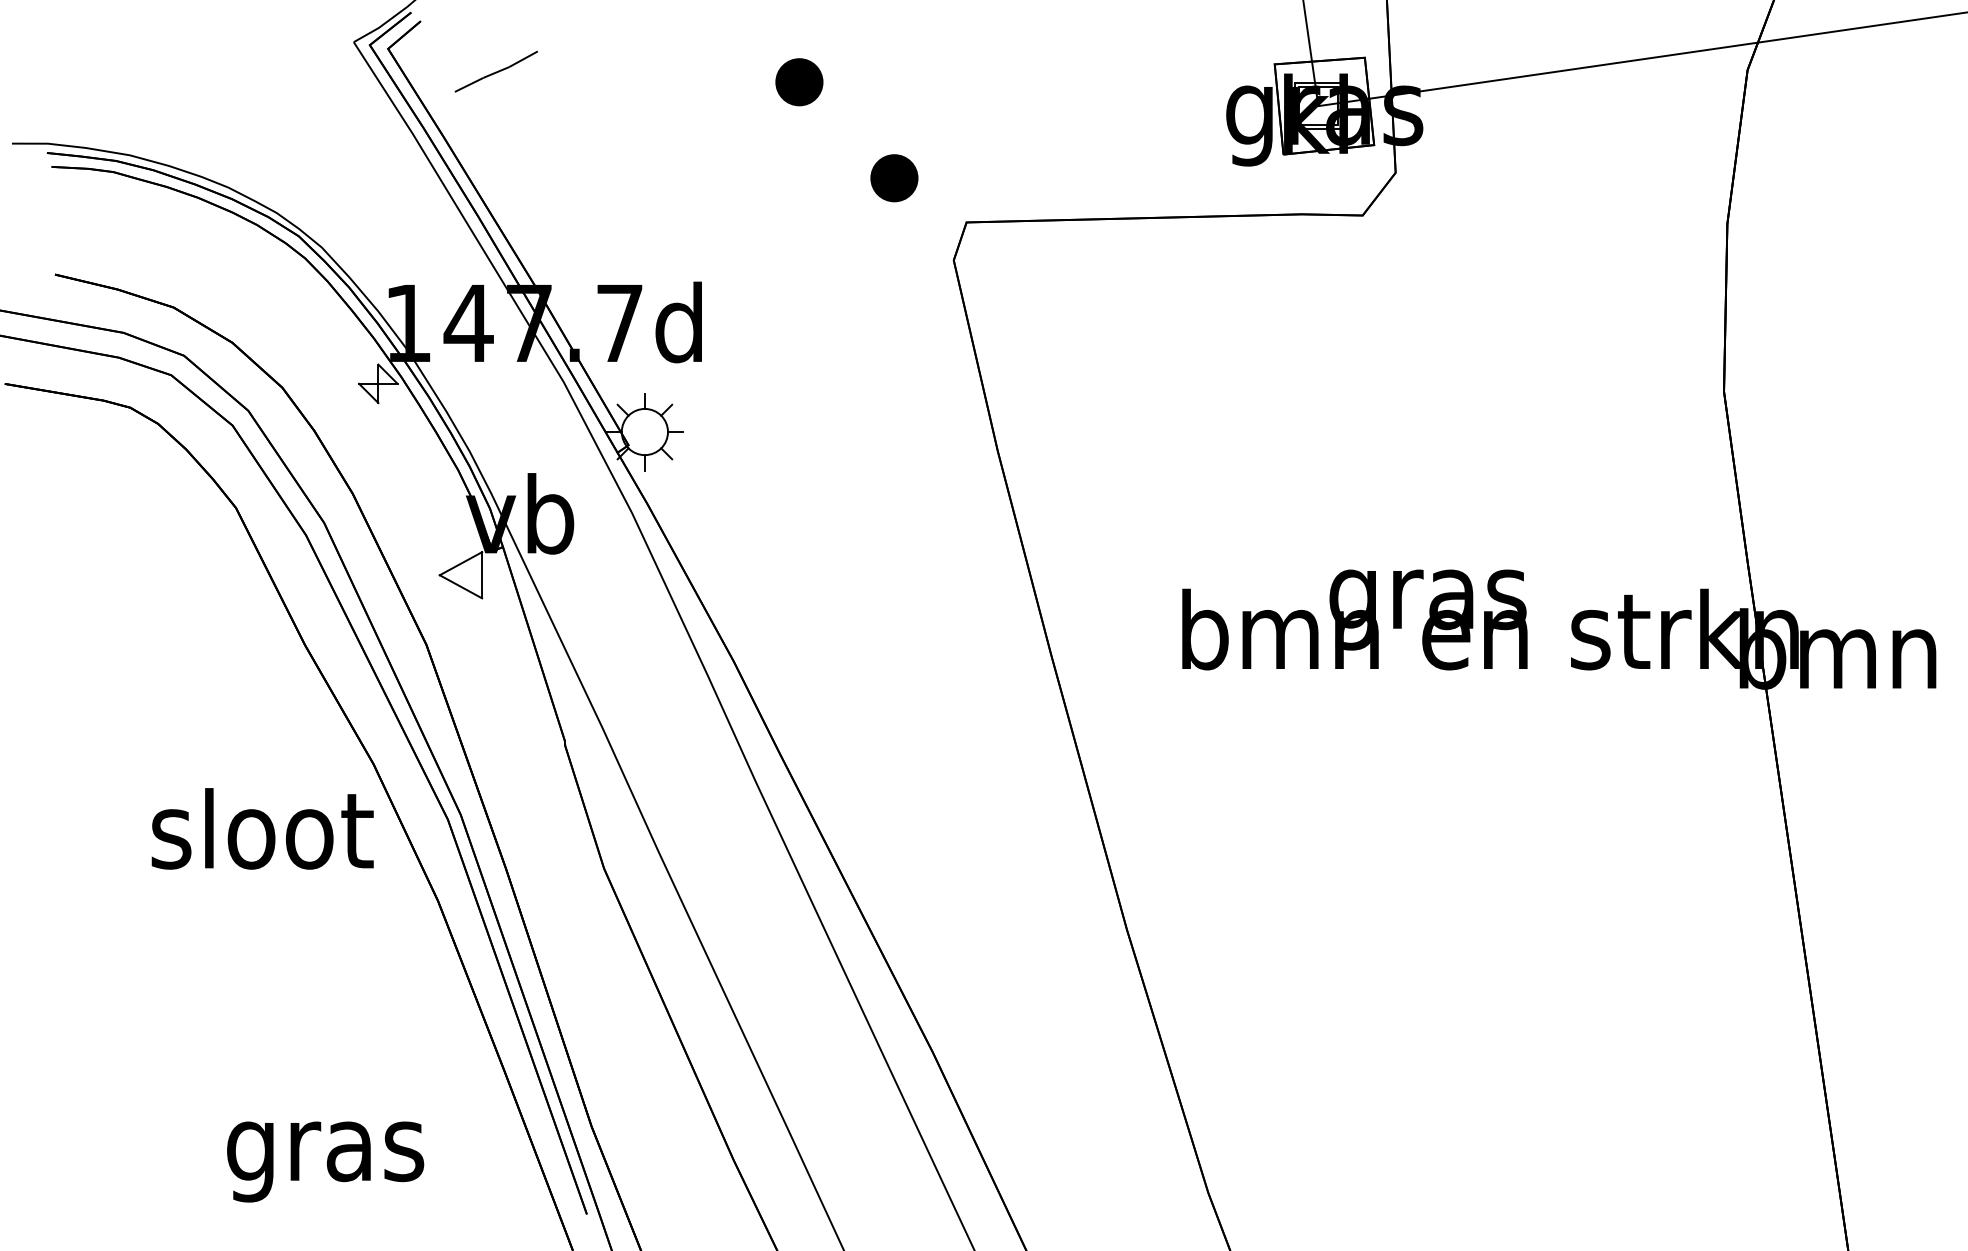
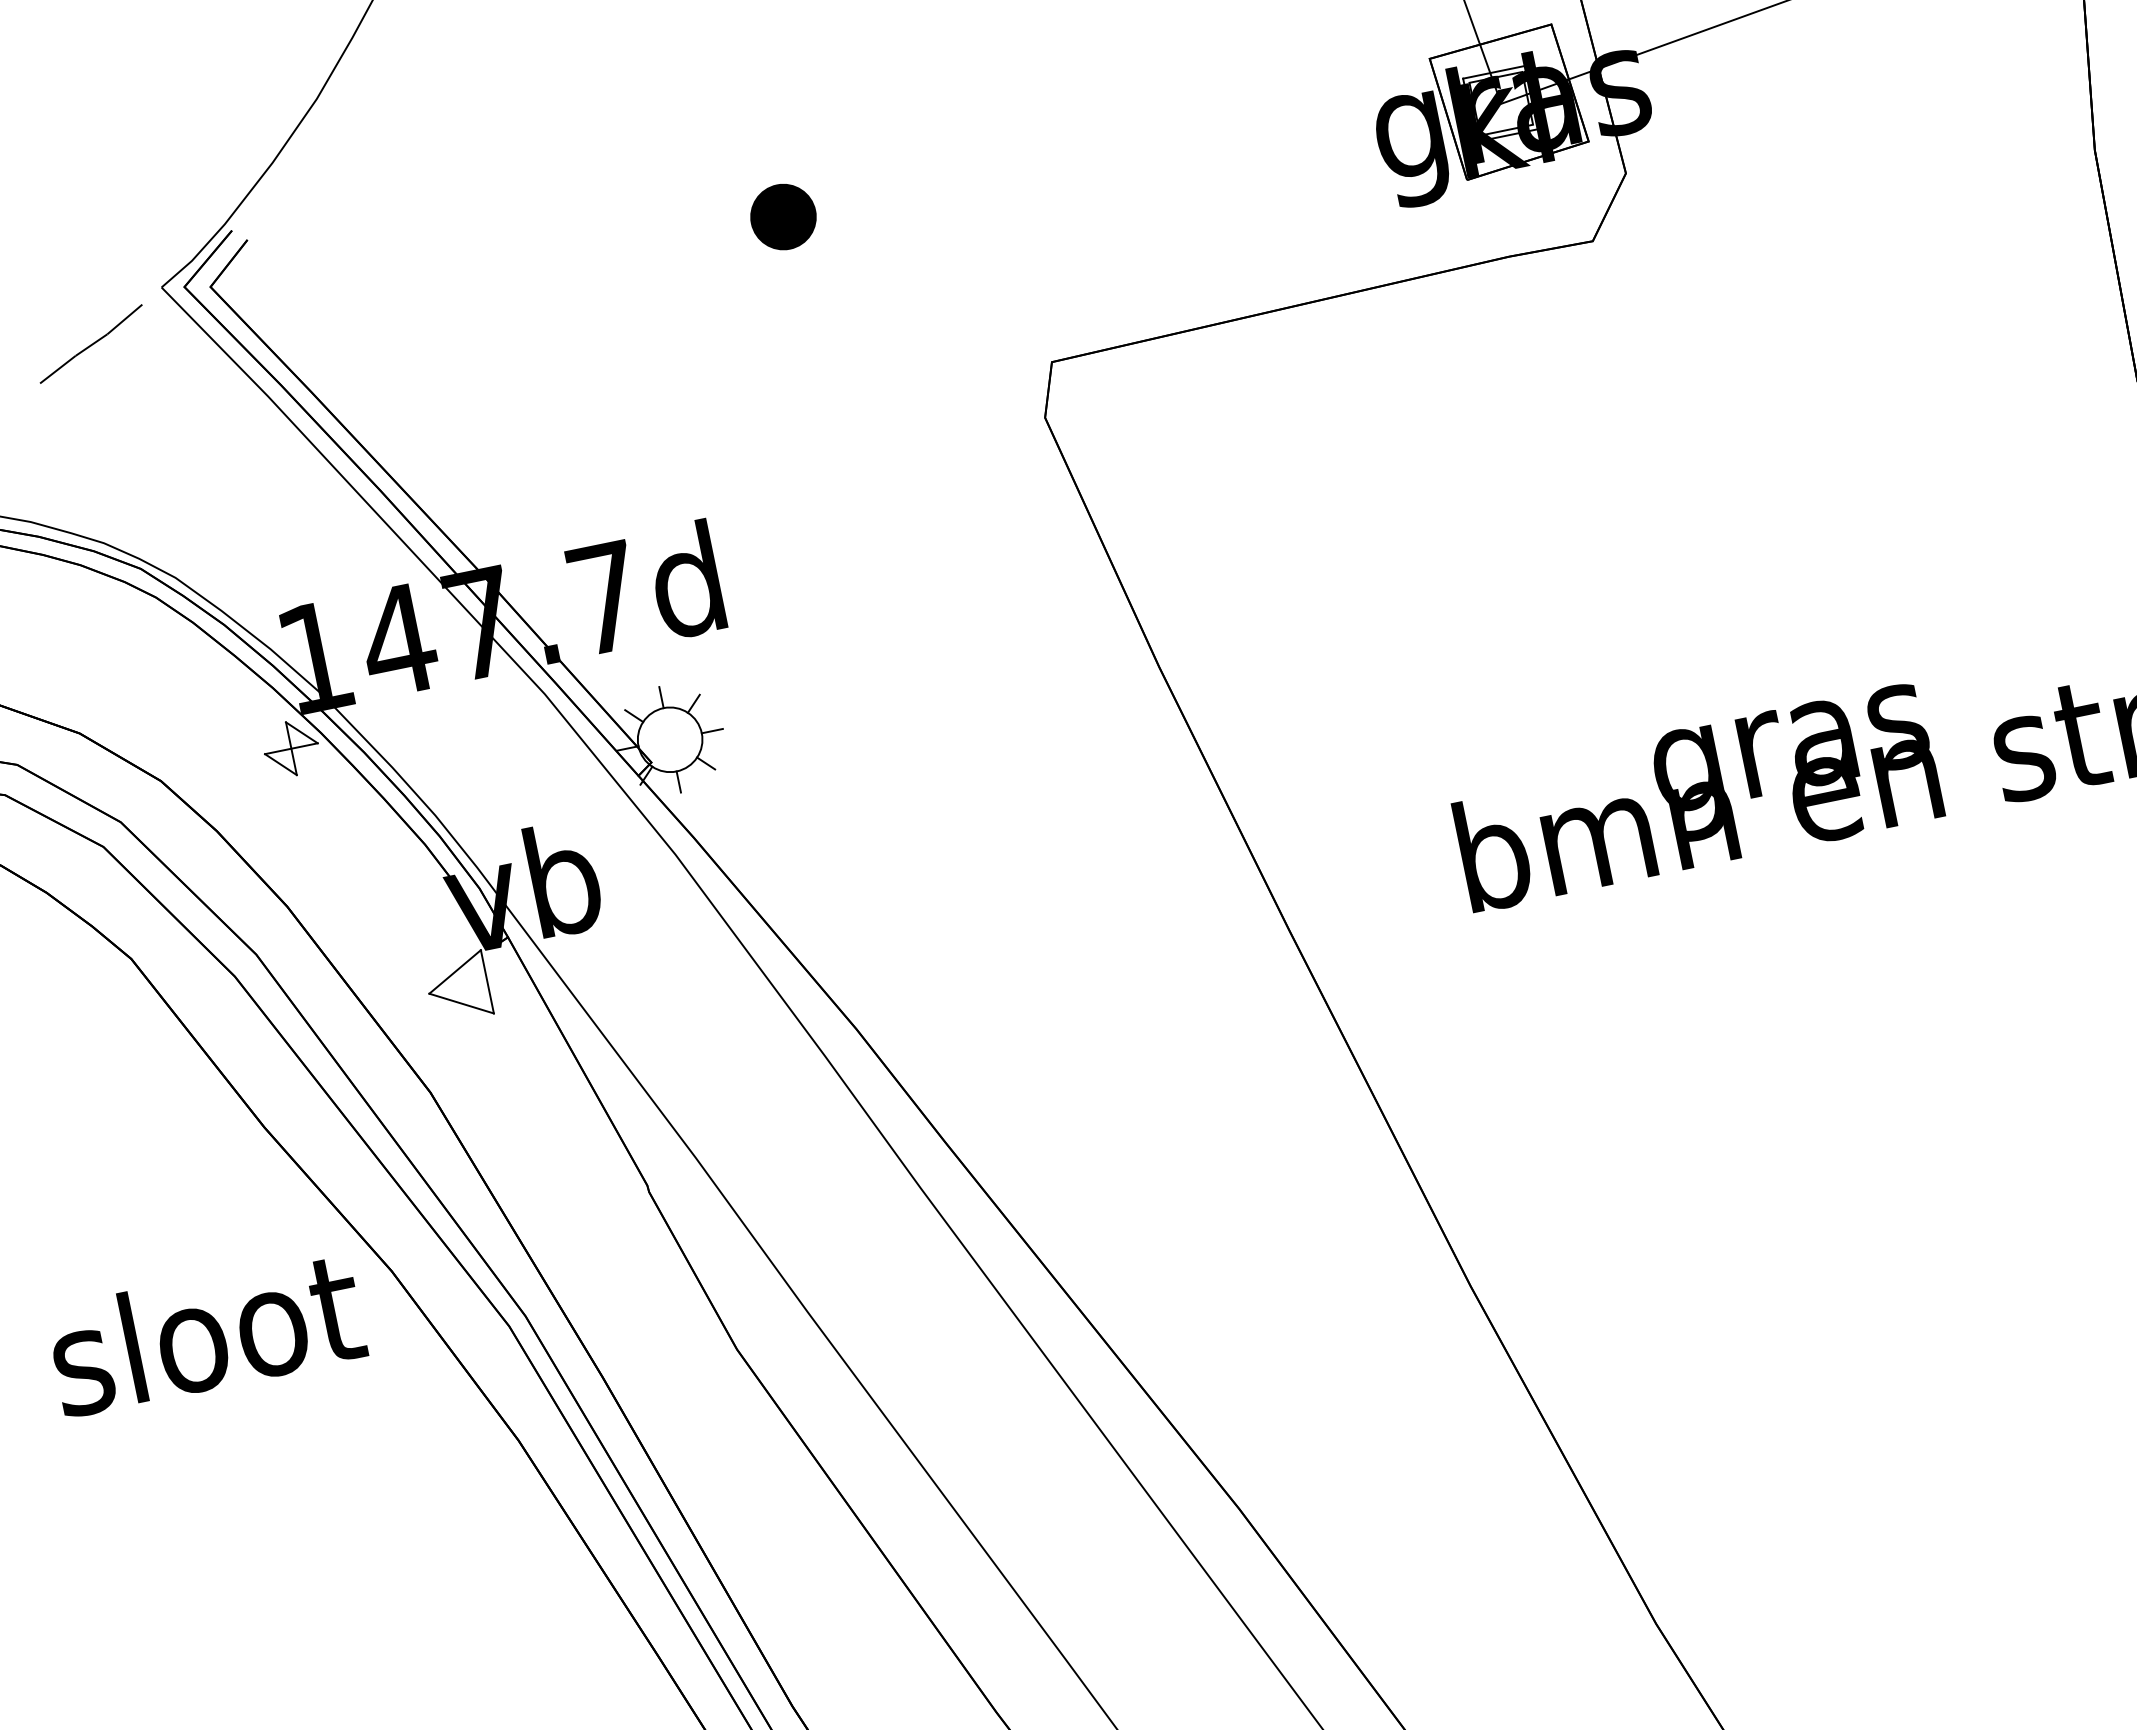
curve: (495, 71) -> (89, 344), moved
part: (894, 178) -> (940, 322), removed
text: (262, 828) -> (205, 1332), moved

